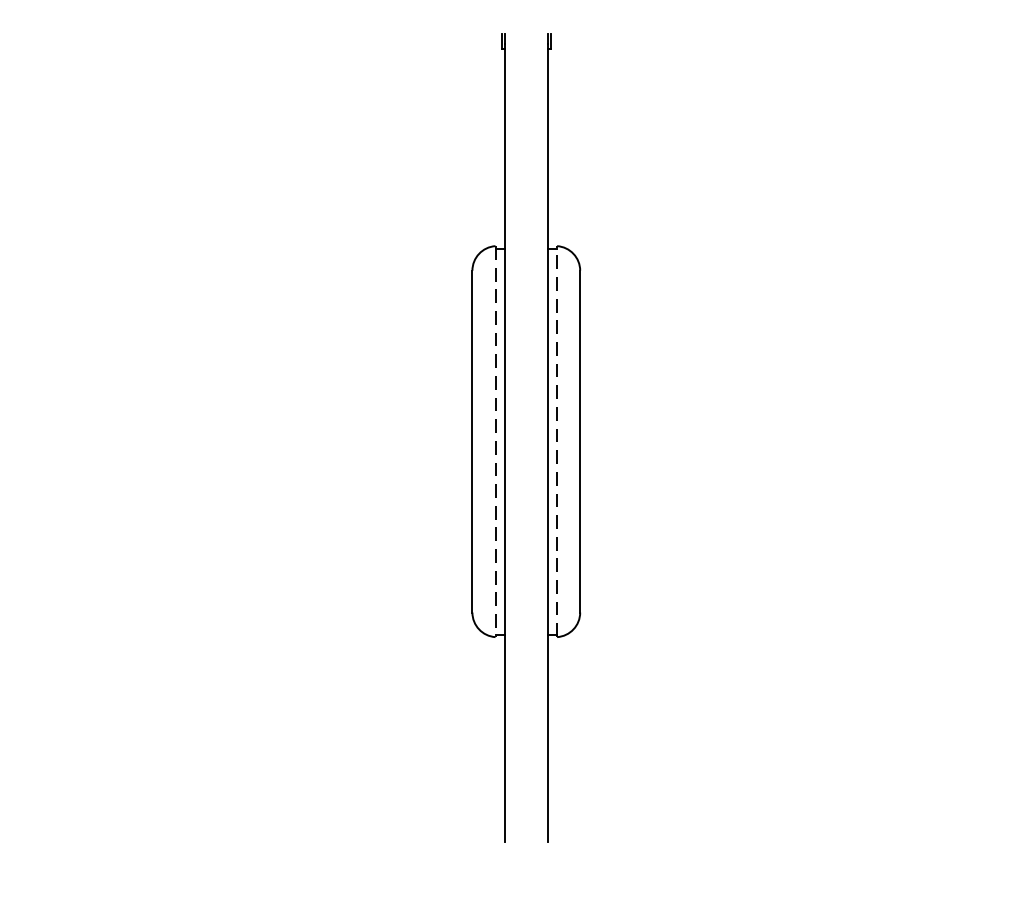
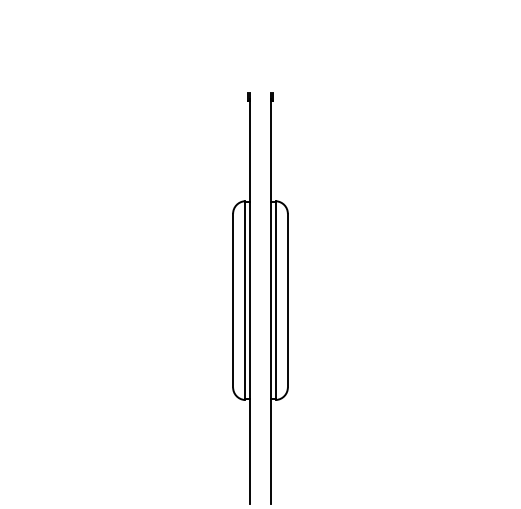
line: (557, 441) -> (276, 300), dashed -> solid
line: (494, 443) -> (244, 301), dashed -> solid

